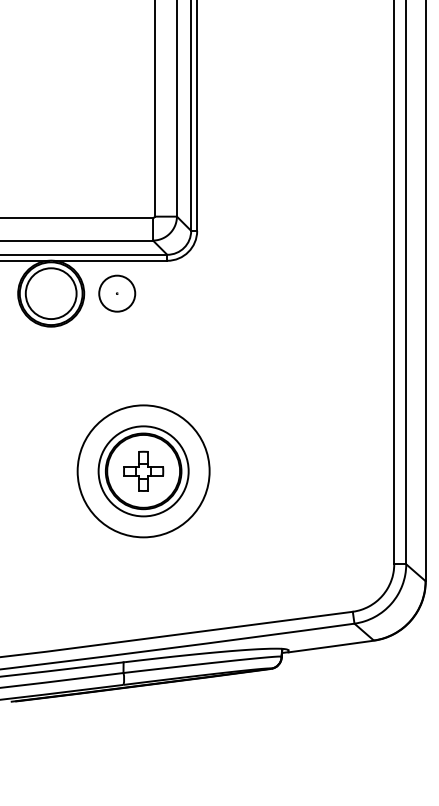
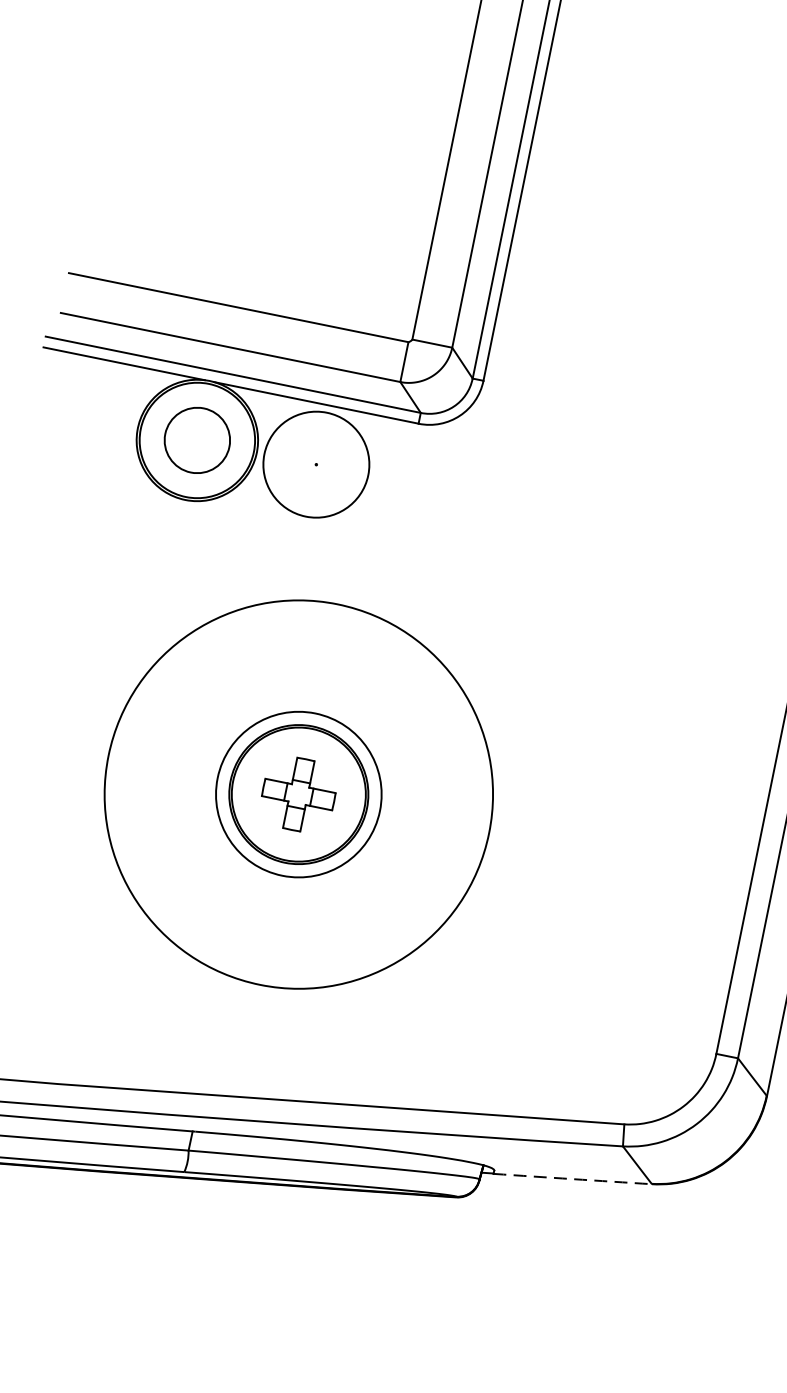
circle: (50, 293) -> (196, 439), size x0.7
circle: (117, 293) -> (316, 464), size x1.6
circle: (143, 471) -> (298, 794), size x1.6
arc: (331, 646) -> (573, 1179), solid -> dashed

